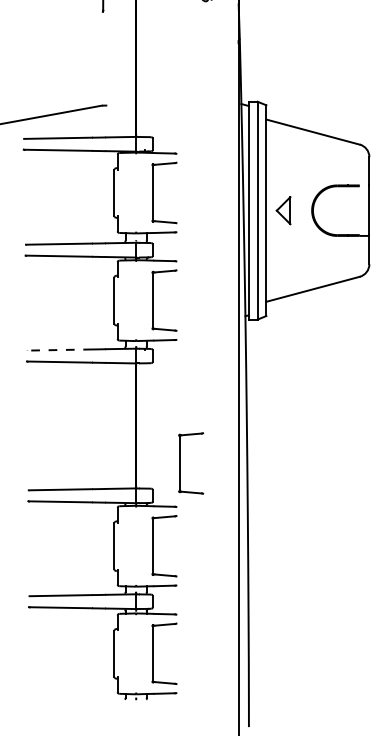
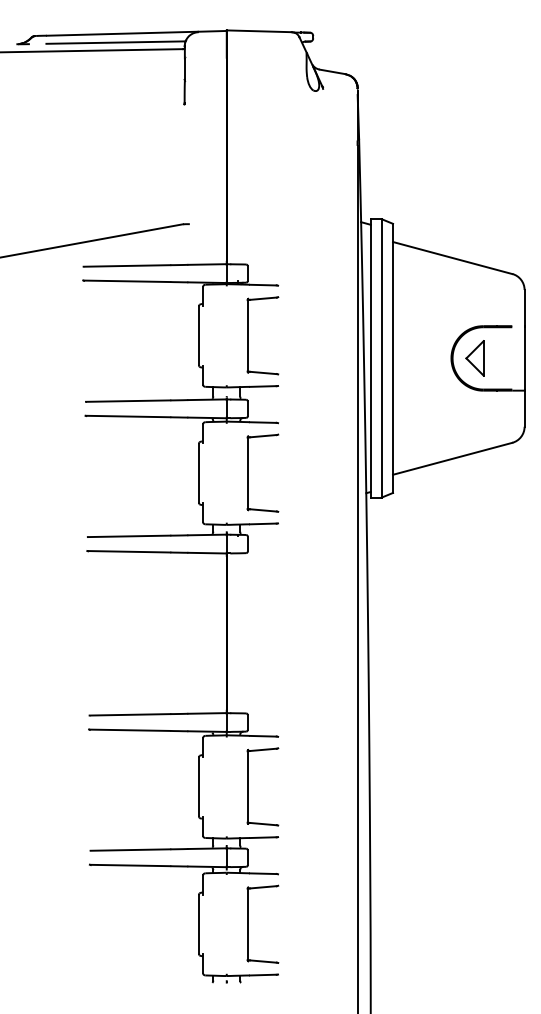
part: (283, 210) -> (474, 358), moved
line: (59, 350) -> (128, 536), dashed -> solid
part: (179, 462) -> (282, 680), removed

